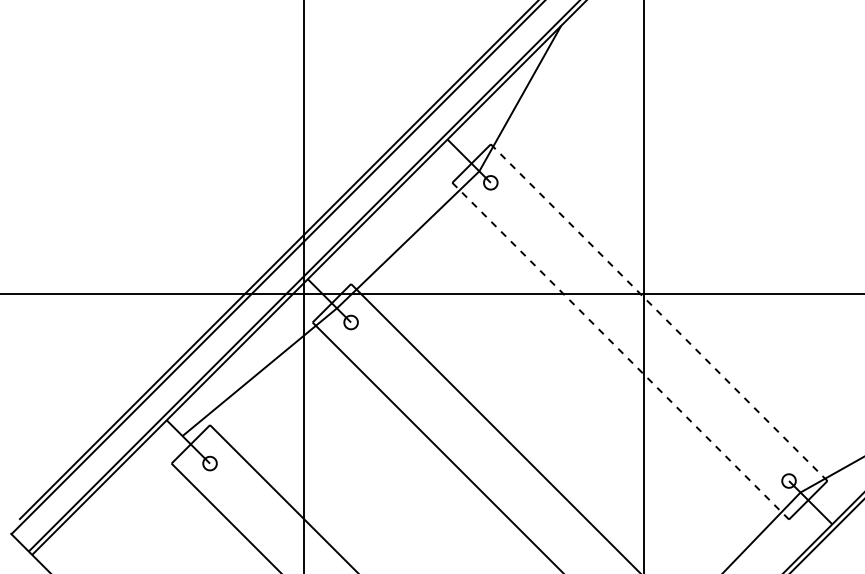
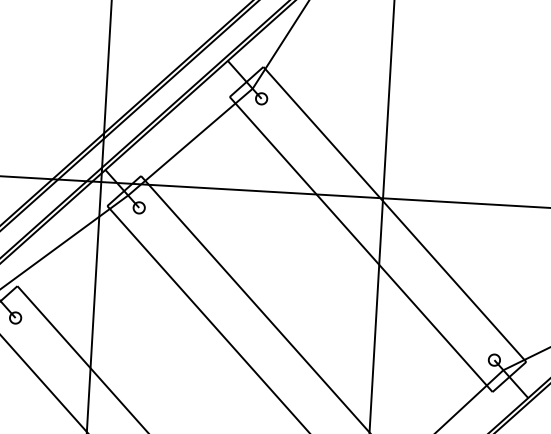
line: (658, 312) -> (394, 214), dashed -> solid
line: (621, 351) -> (361, 244), dashed -> solid

